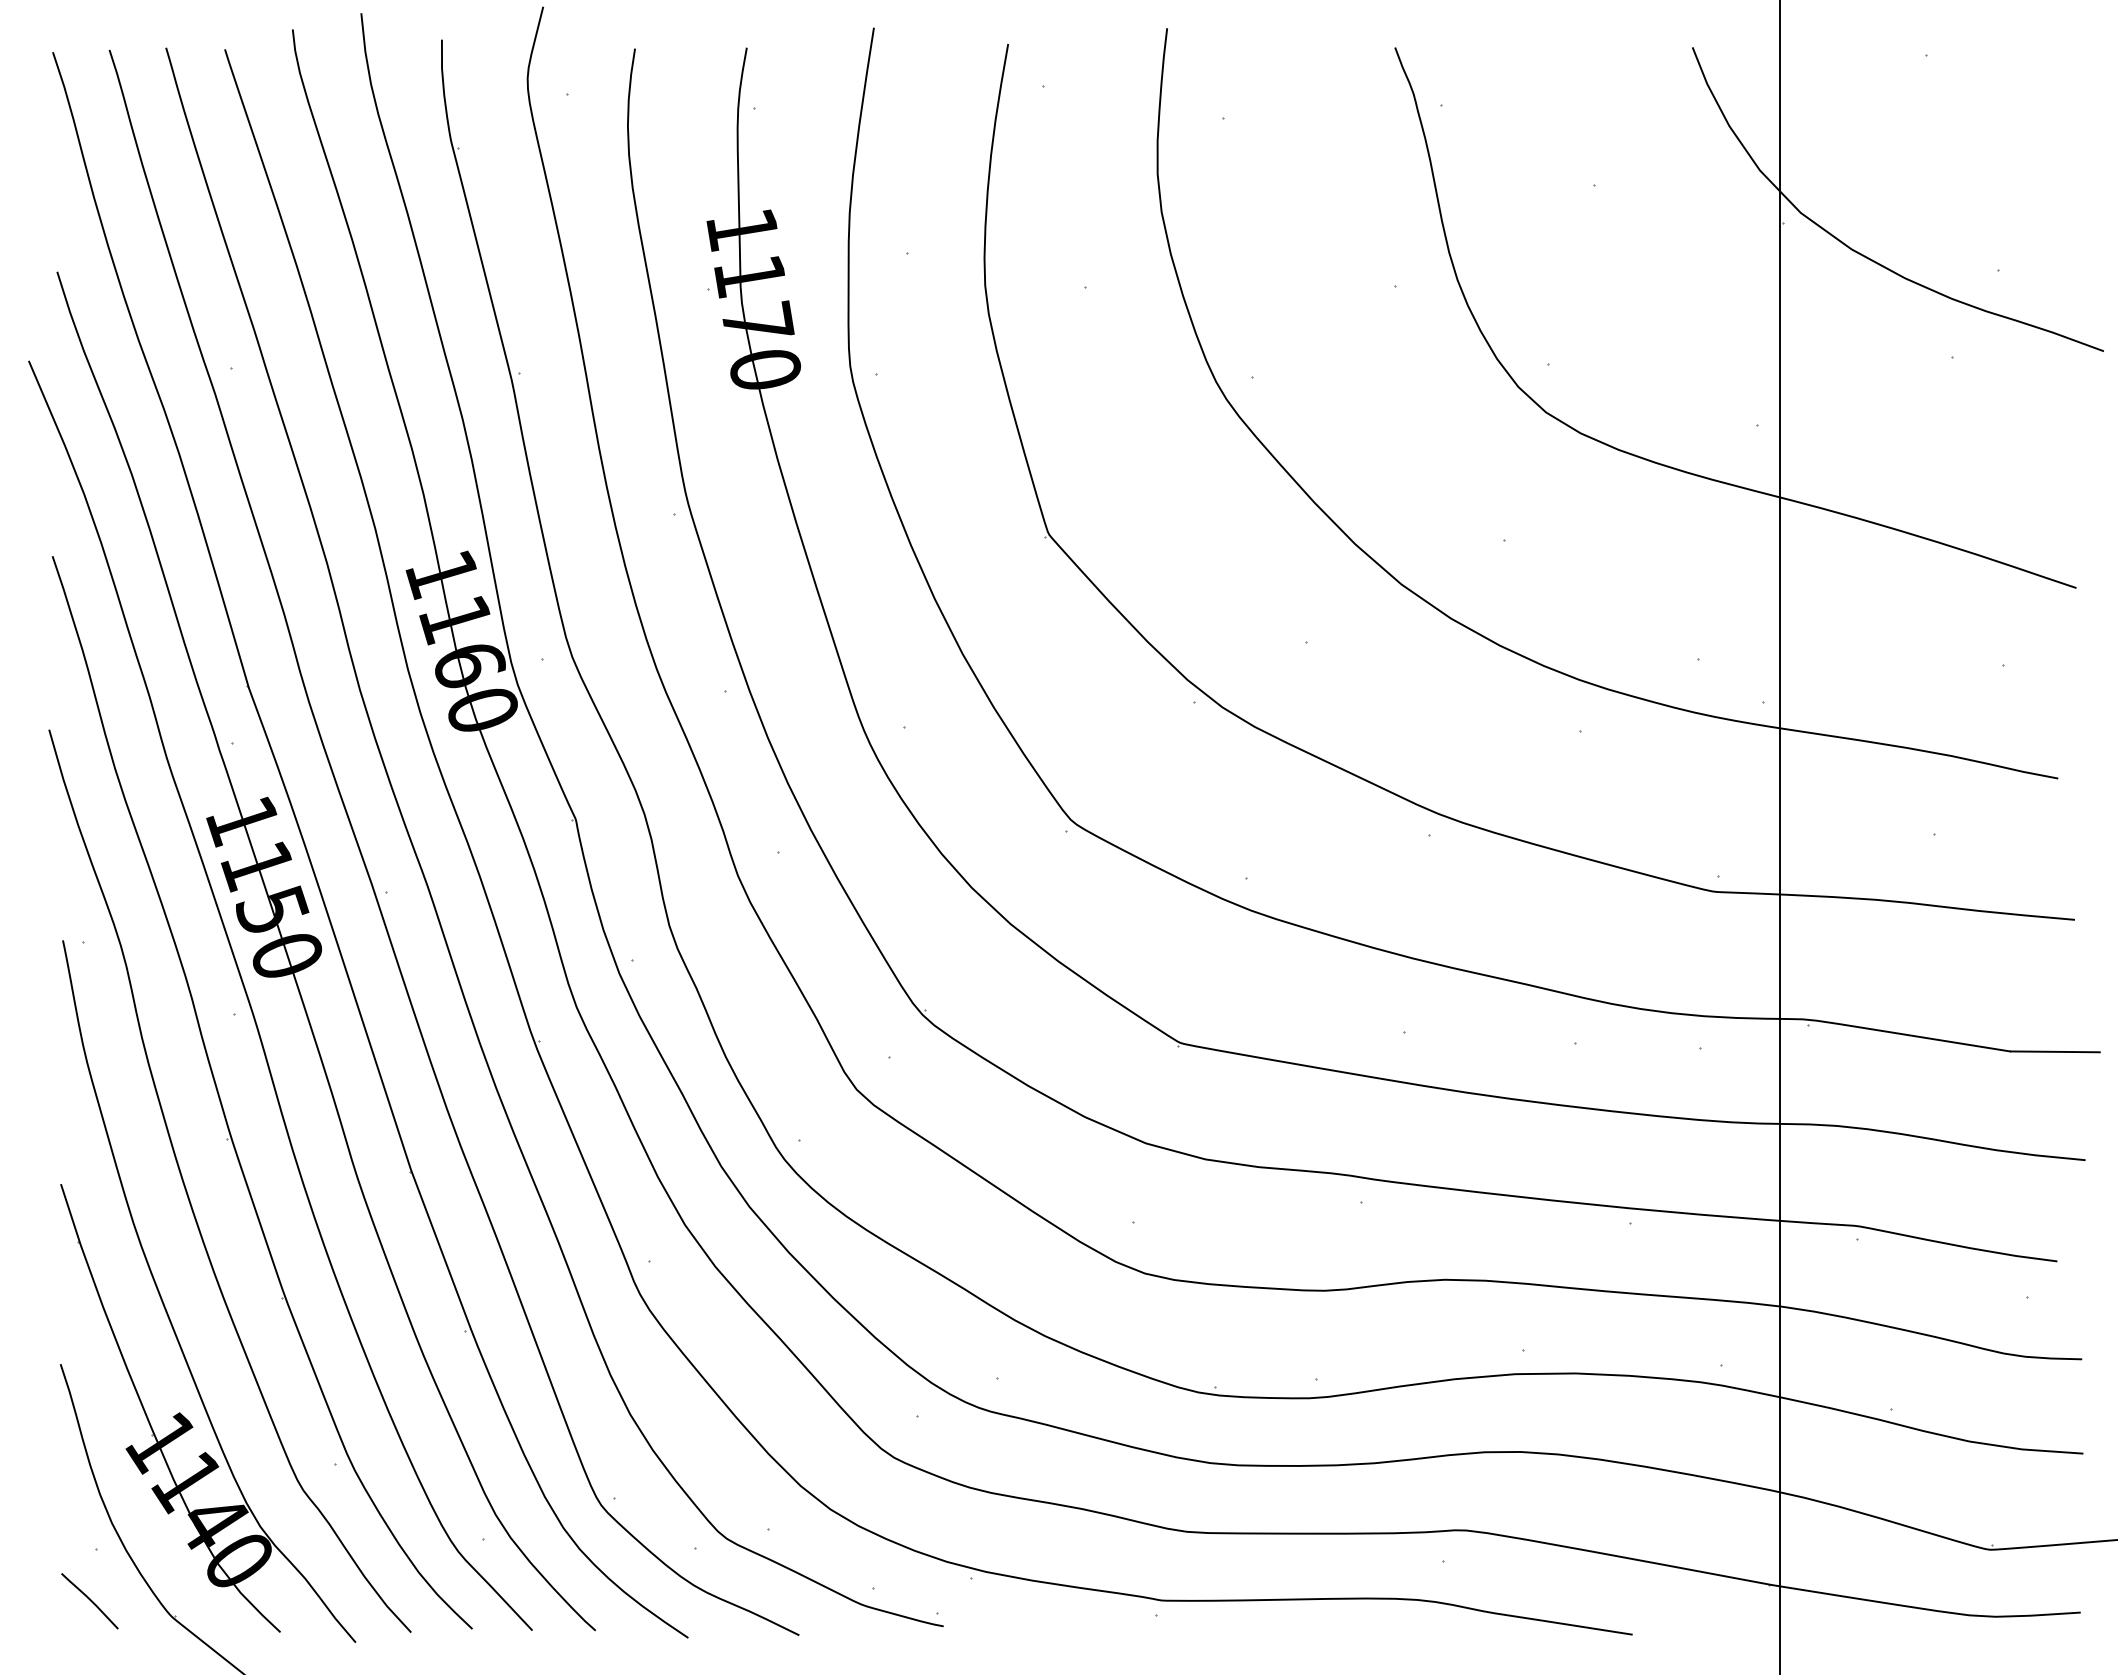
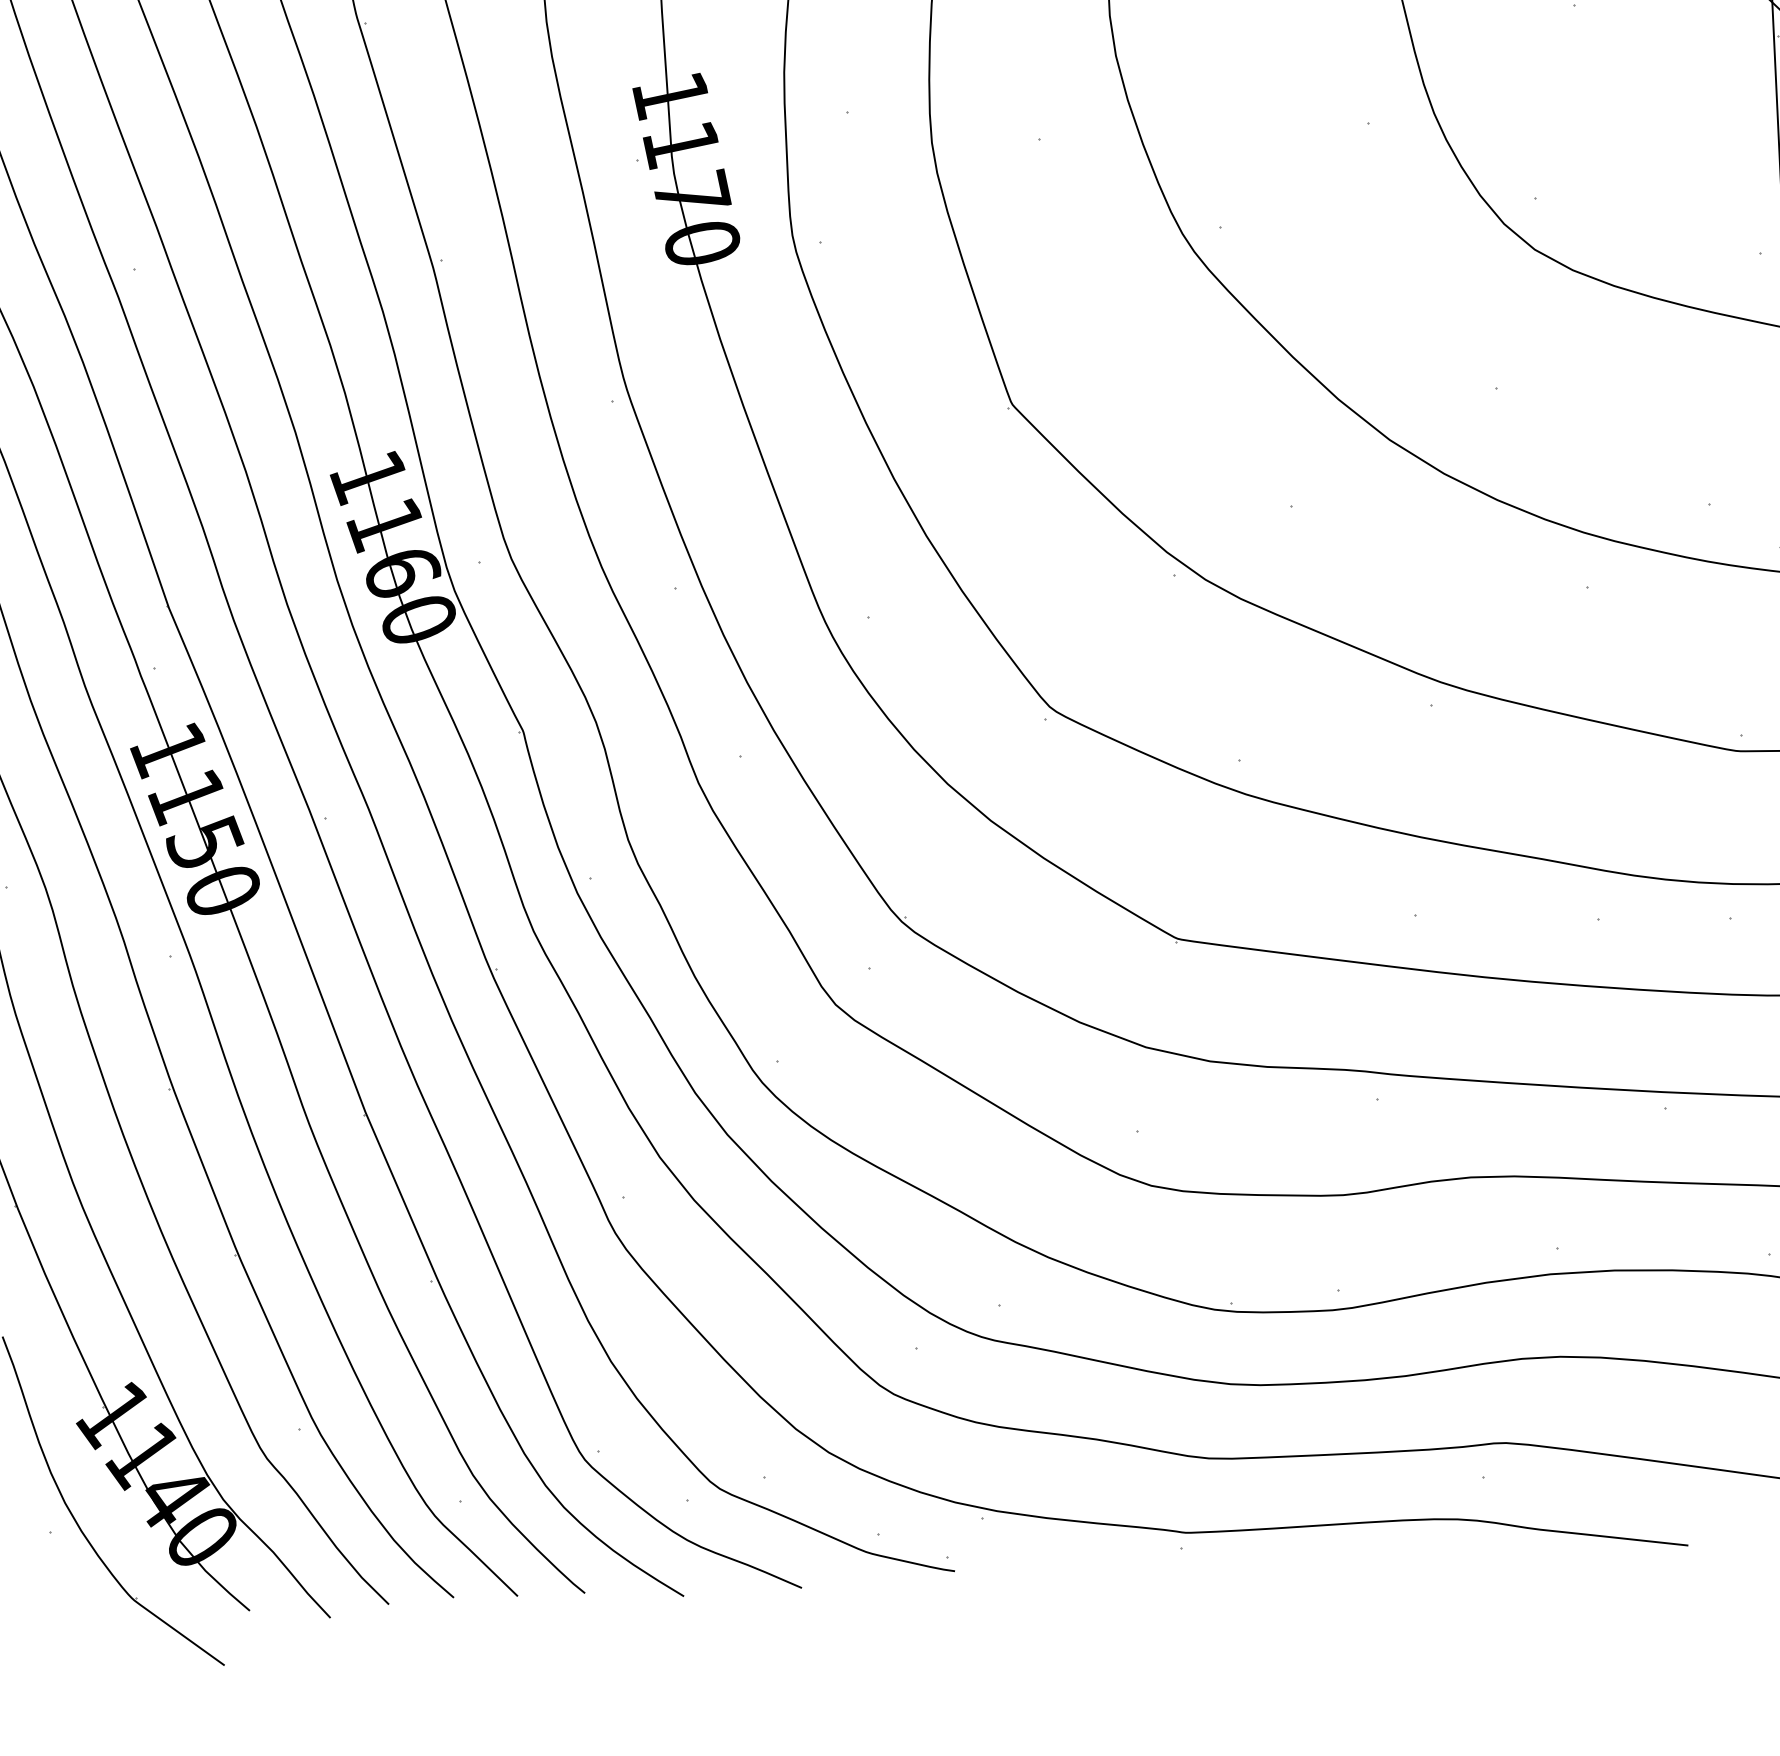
line: (89, 1600) -> (45, 1586), removed

